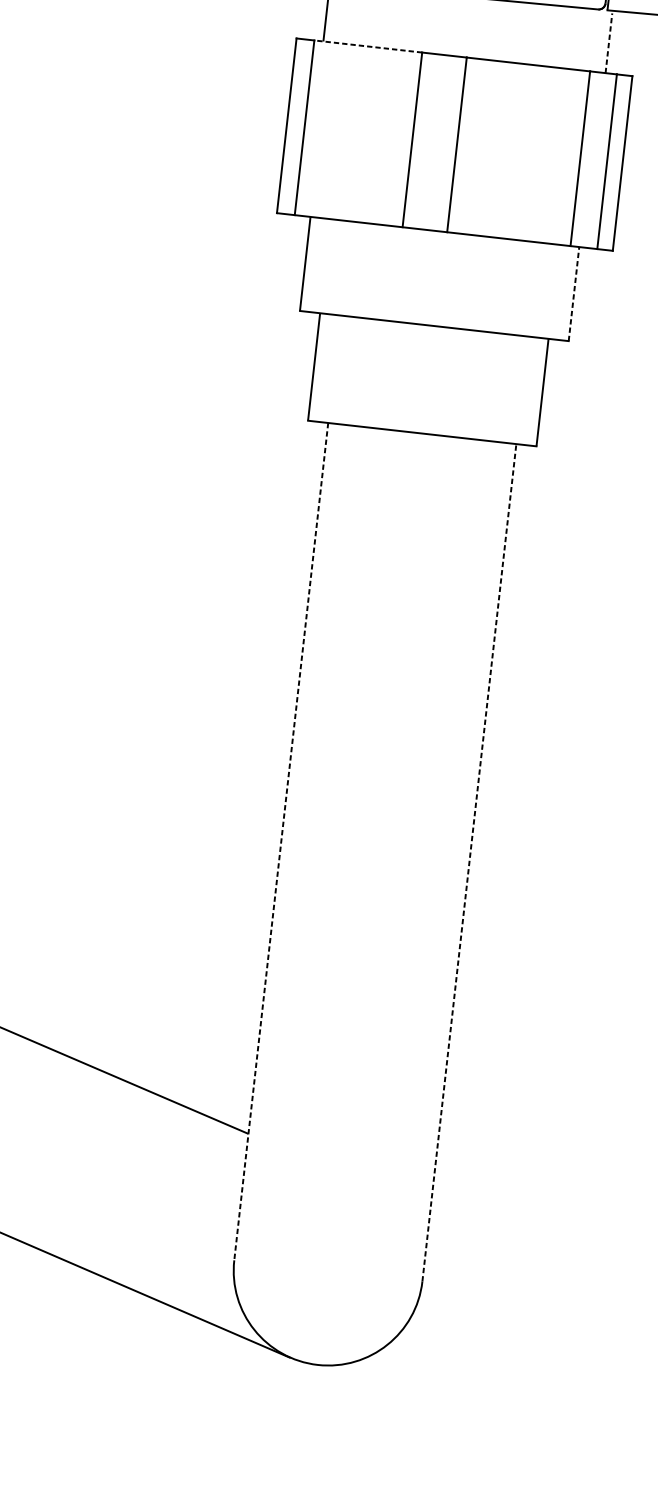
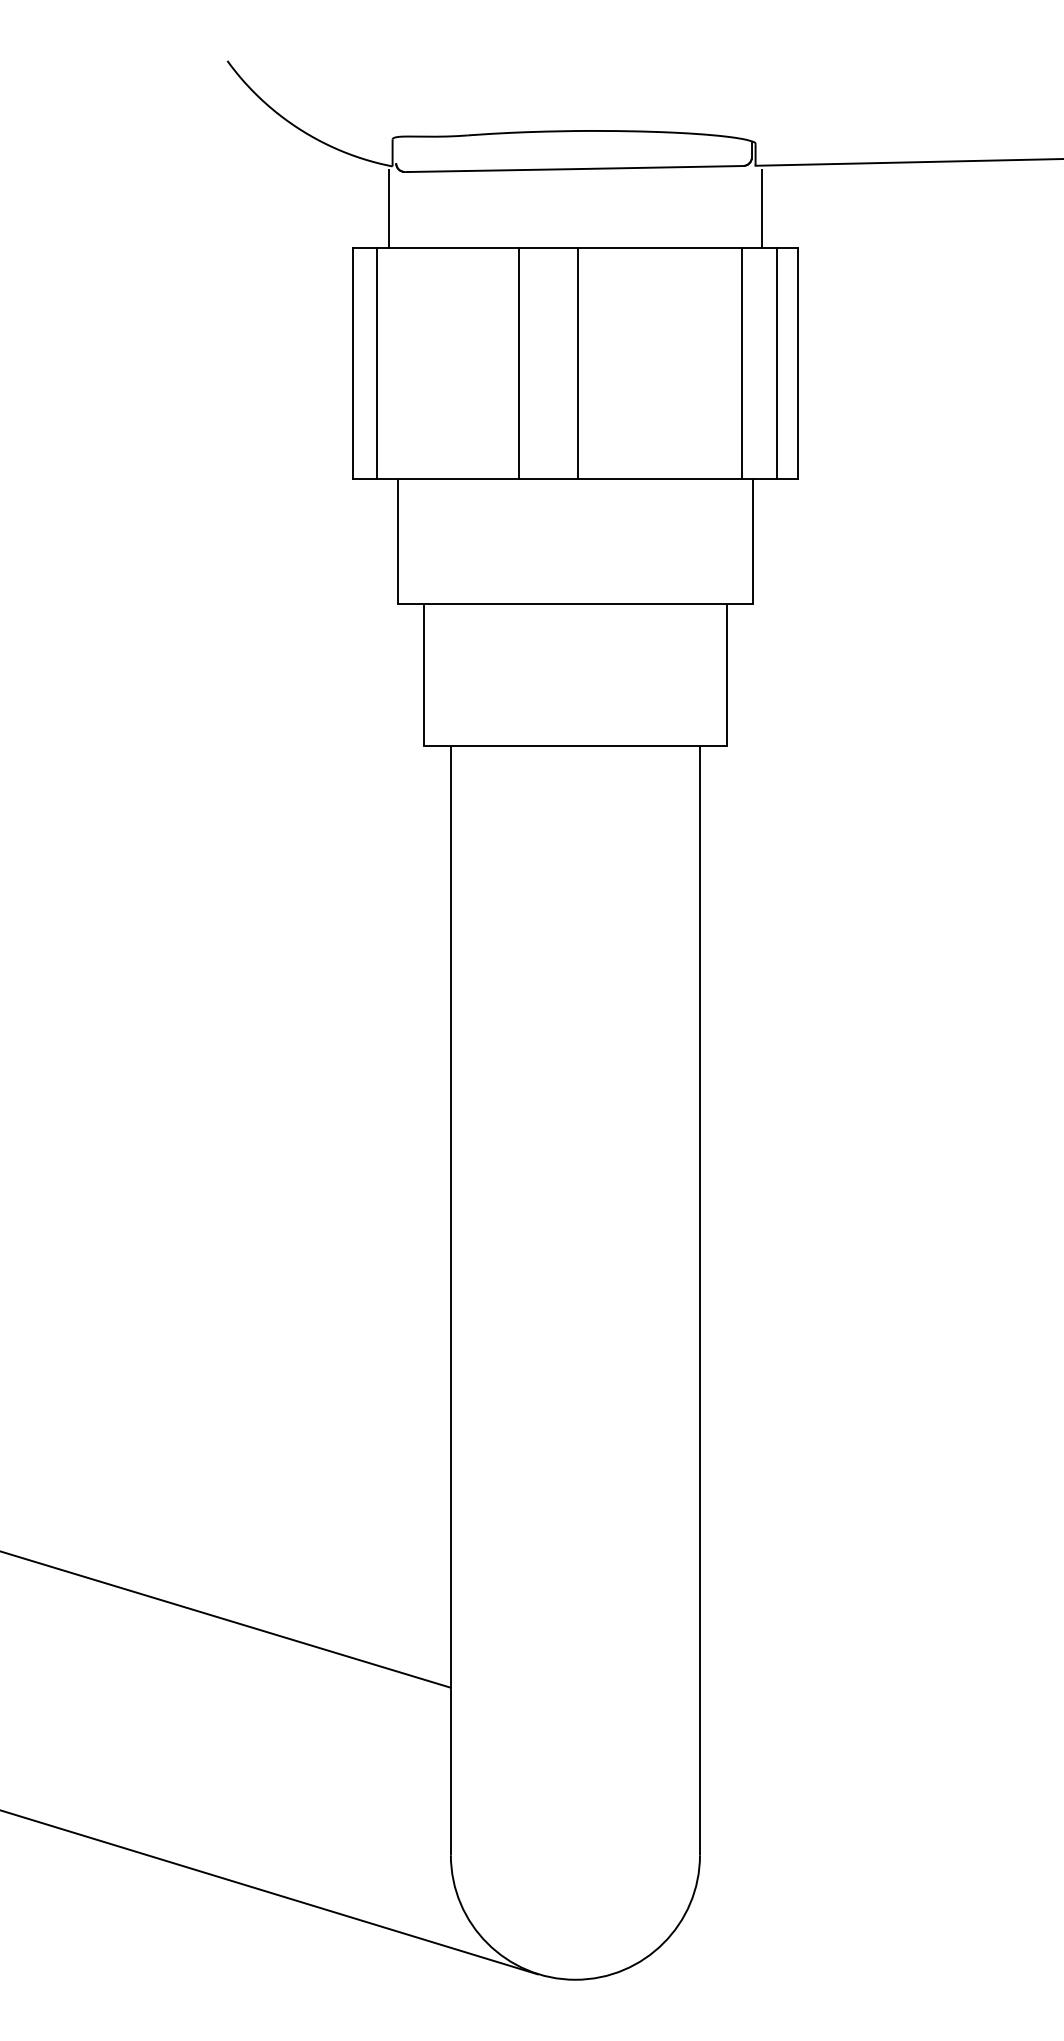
line: (609, 43) -> (762, 208), dashed -> solid
line: (367, 46) -> (447, 248), dashed -> solid
line: (574, 293) -> (753, 541), dashed -> solid
line: (280, 842) -> (450, 1301), dashed -> solid
line: (469, 862) -> (700, 1300), dashed -> solid

